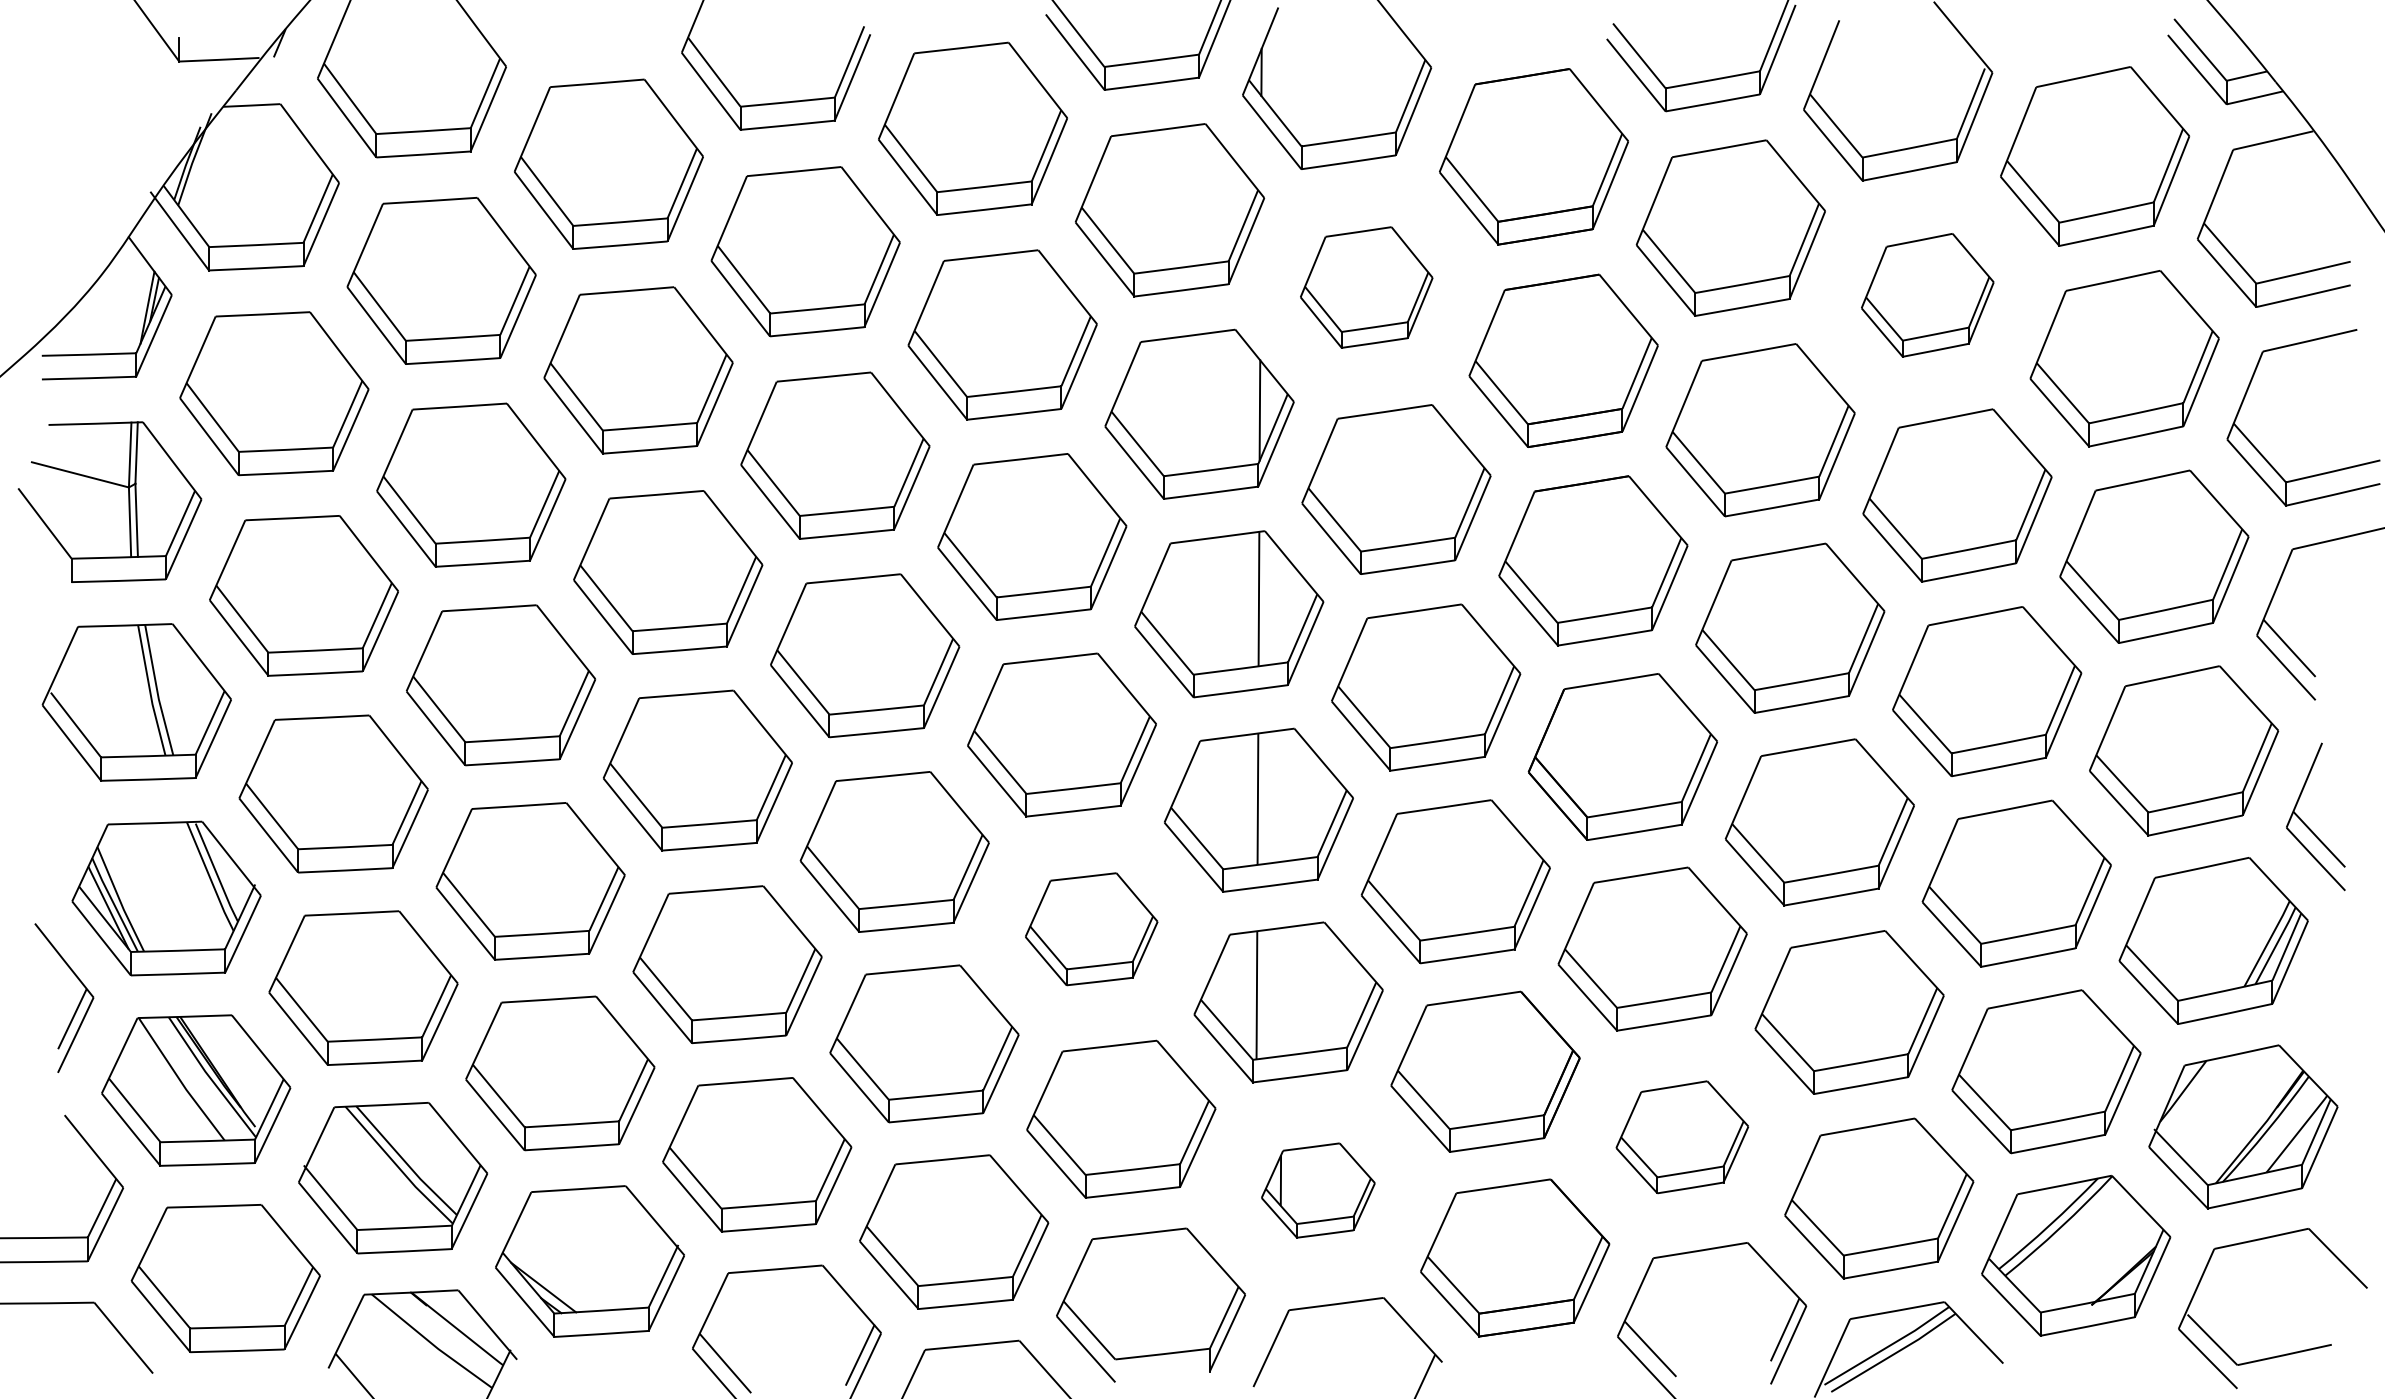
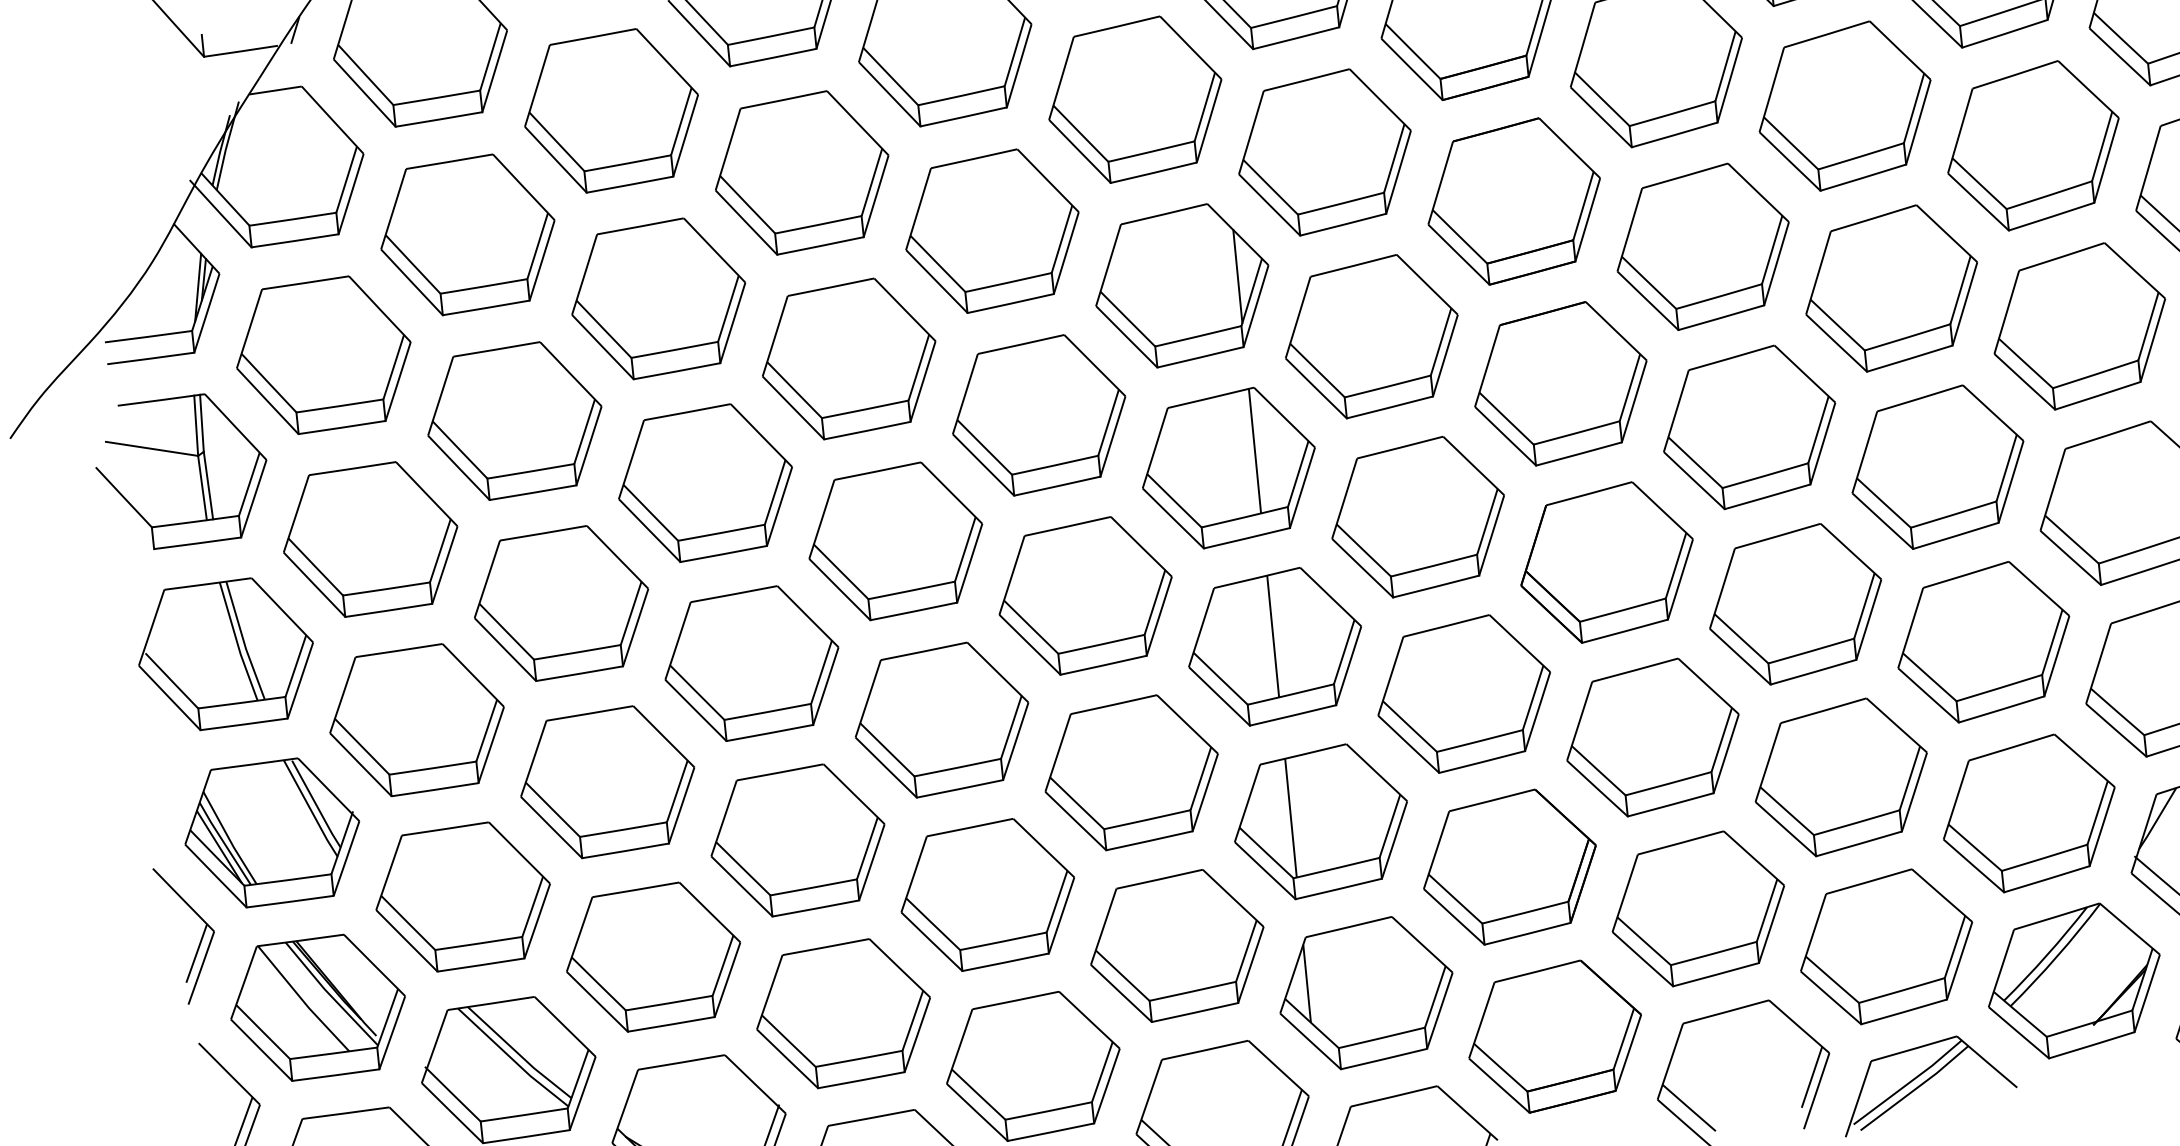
part: (1366, 287) -> (1324, 152), size x1.43
part: (1927, 294) -> (1844, 105), size x1.43
part: (1091, 929) -> (1131, 773), size x1.43
part: (1682, 1137) -> (1698, 909), size x1.43
part: (1318, 1190) -> (1366, 992), size x1.67

